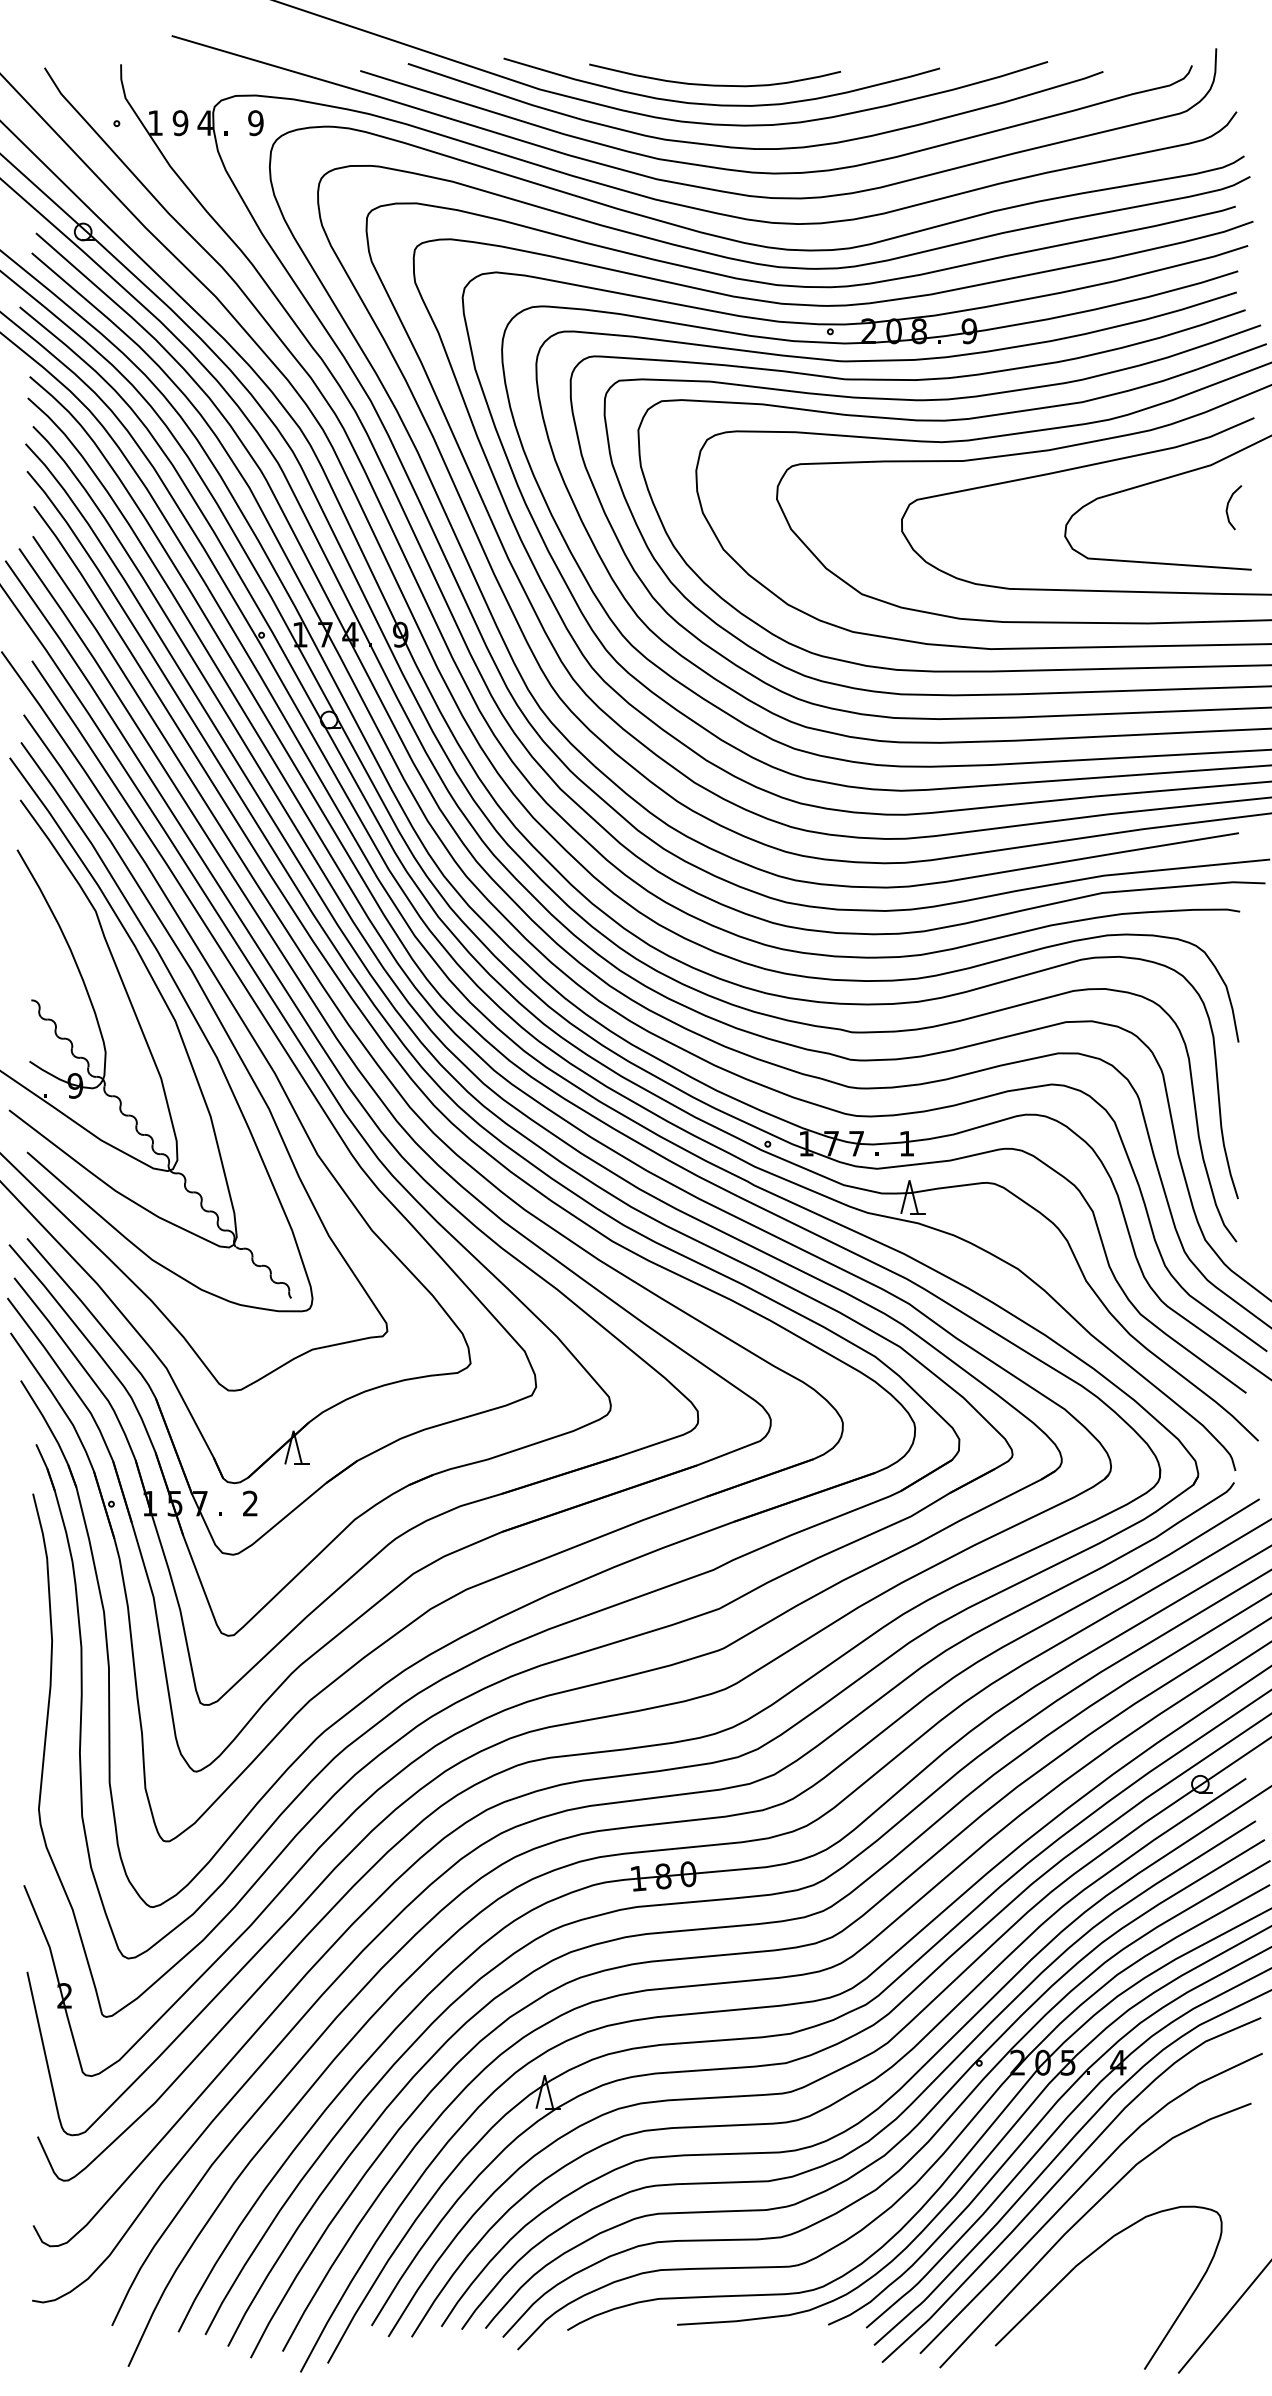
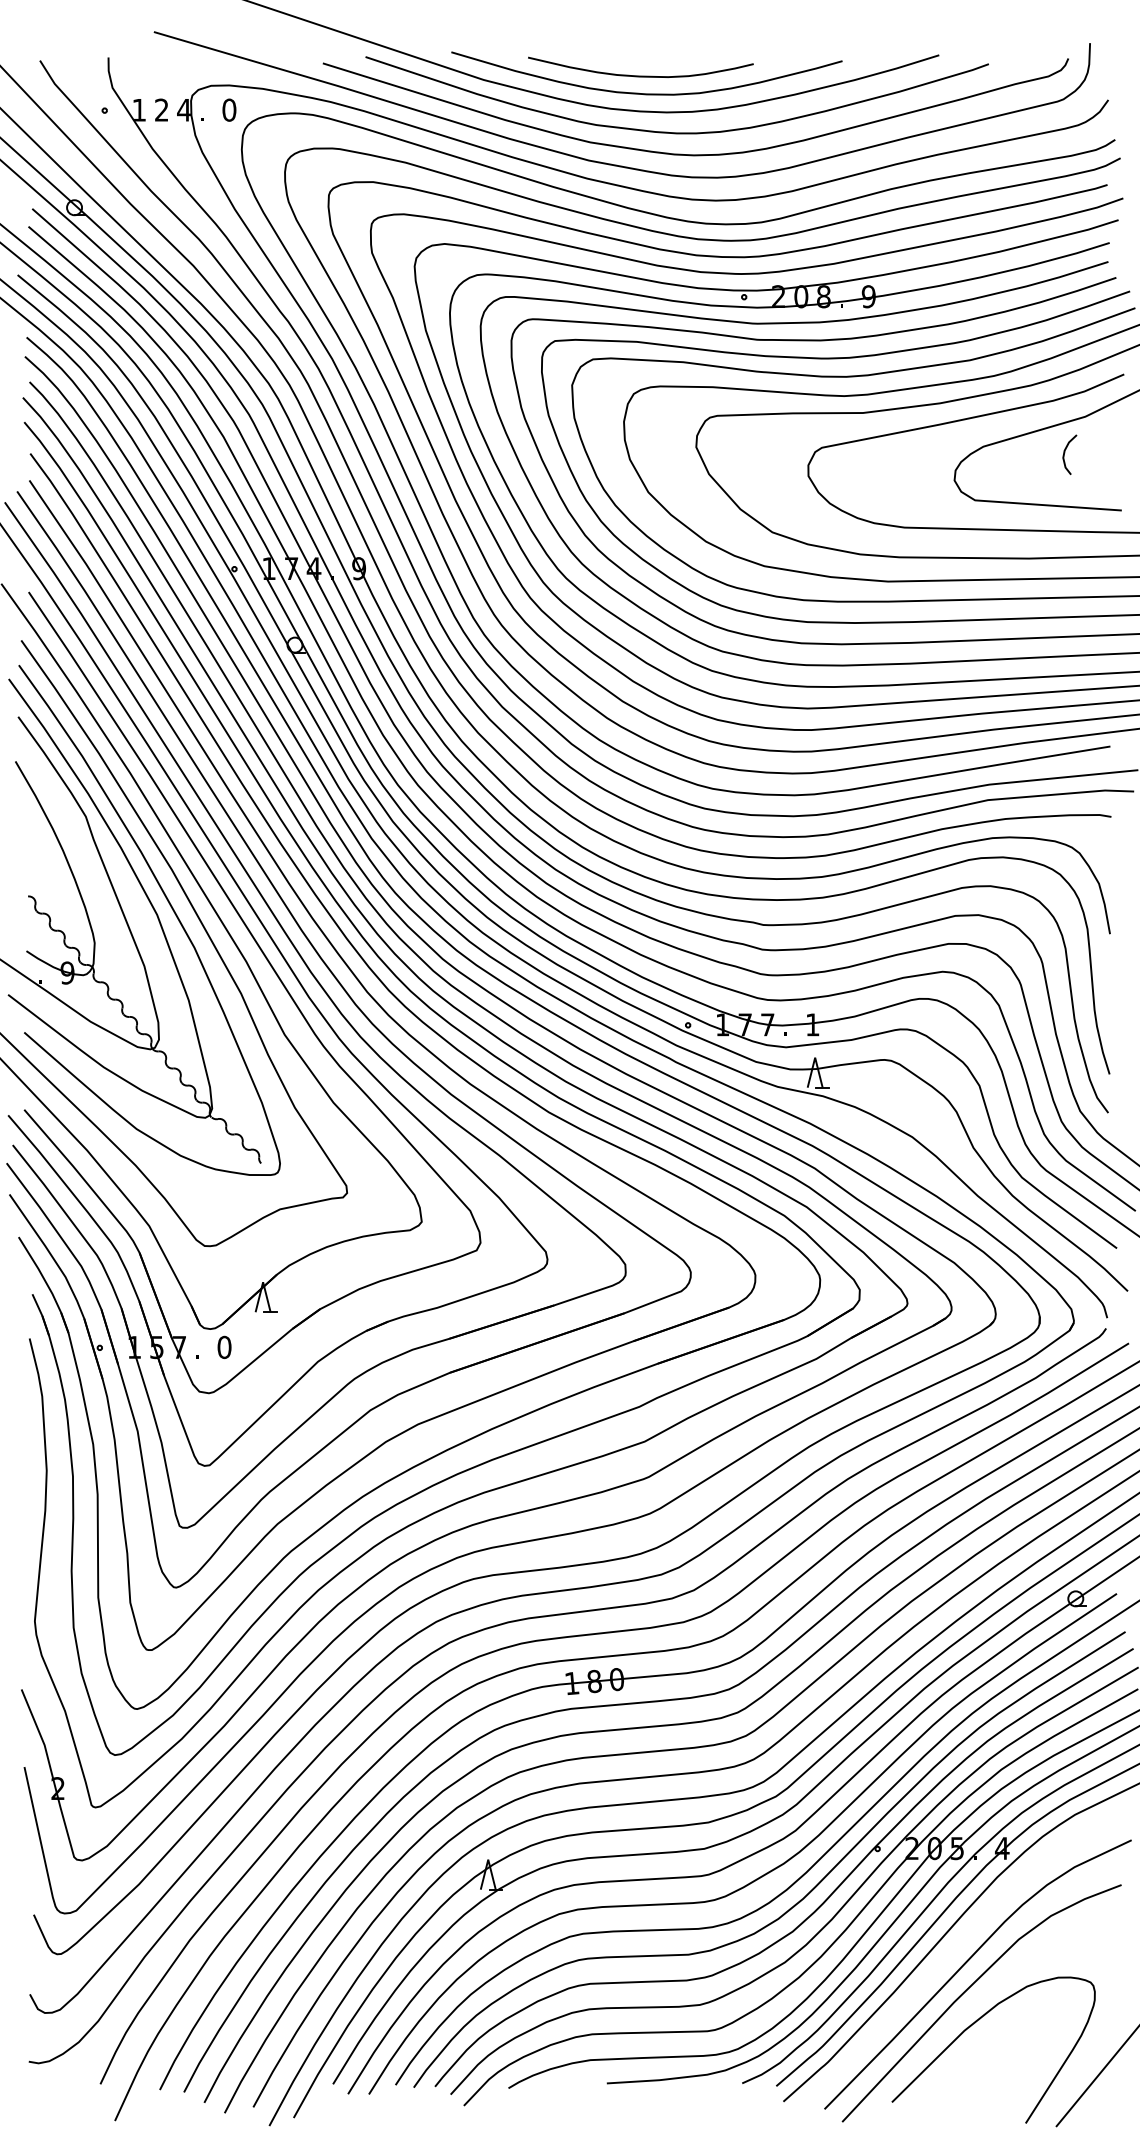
text: (180, 122) -> (161, 109), 9 -> 2
text: (256, 122) -> (229, 109), 9 -> 0
curve: (1229, 505) -> (1065, 452), moved
text: (250, 1503) -> (224, 1347), 2 -> 0
curve: (1061, 2178) -> (951, 1952), removed

